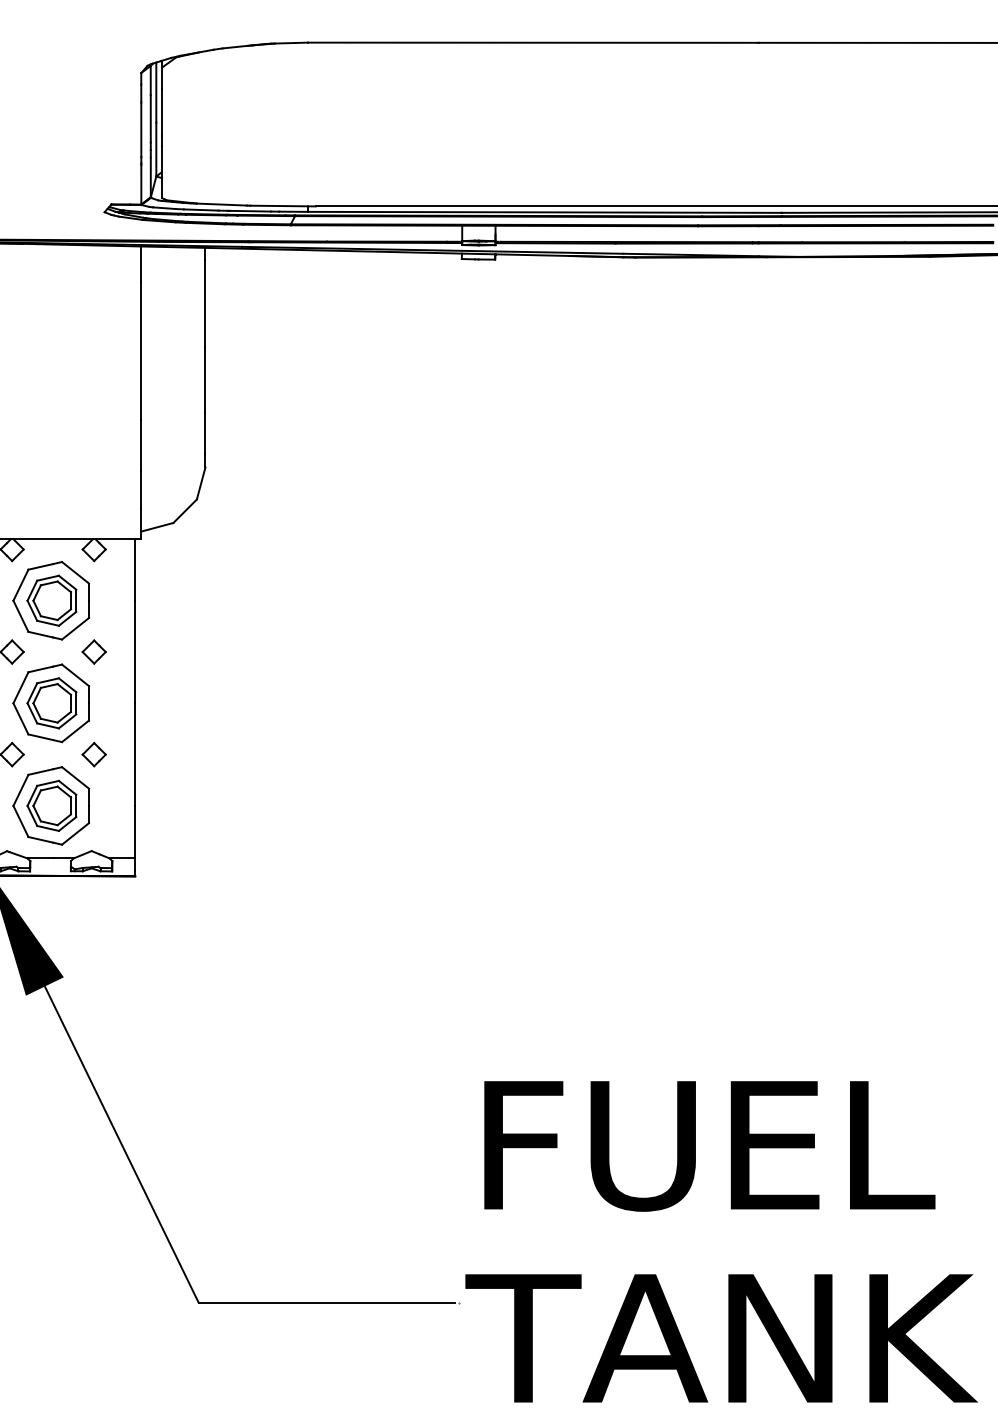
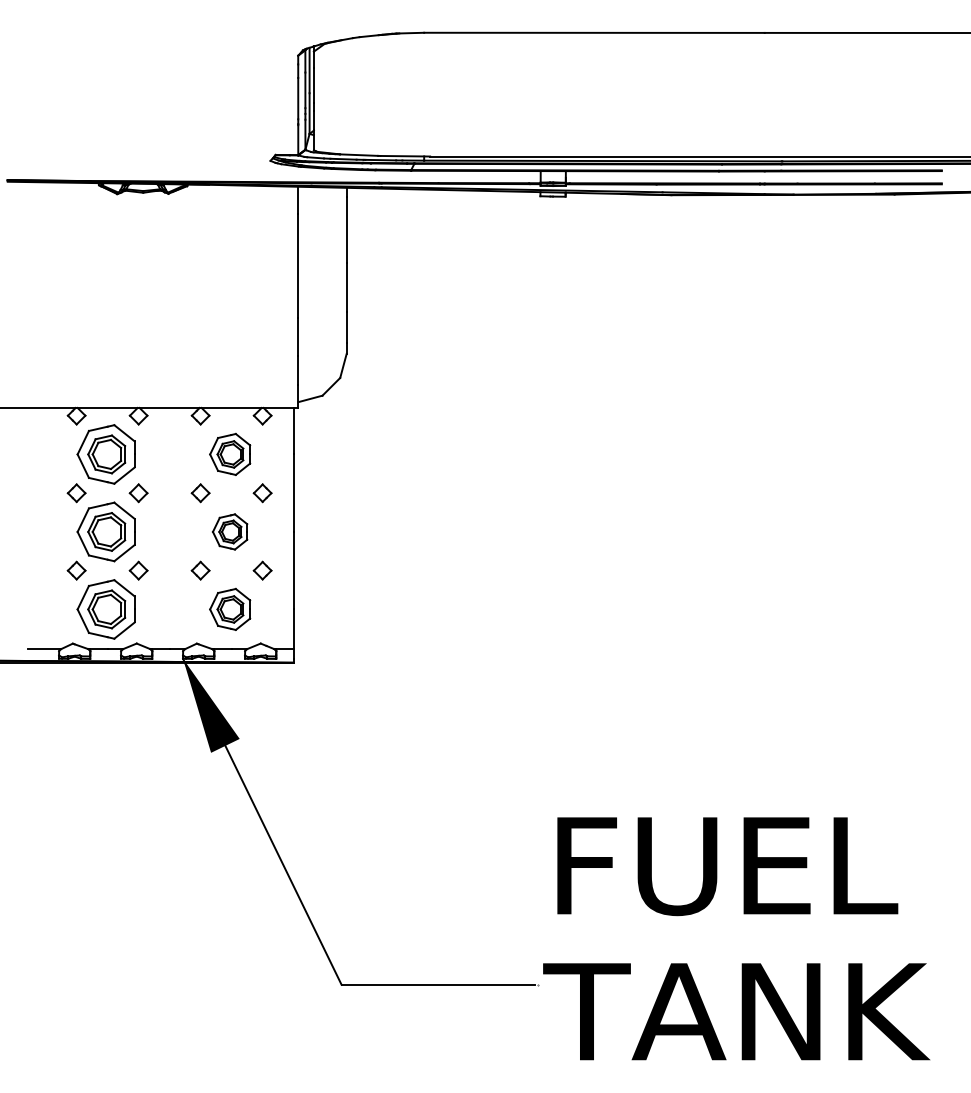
part: (50, 600) -> (229, 454), size x0.7
part: (50, 702) -> (229, 531), size x0.6
part: (50, 805) -> (229, 609), size x0.7

